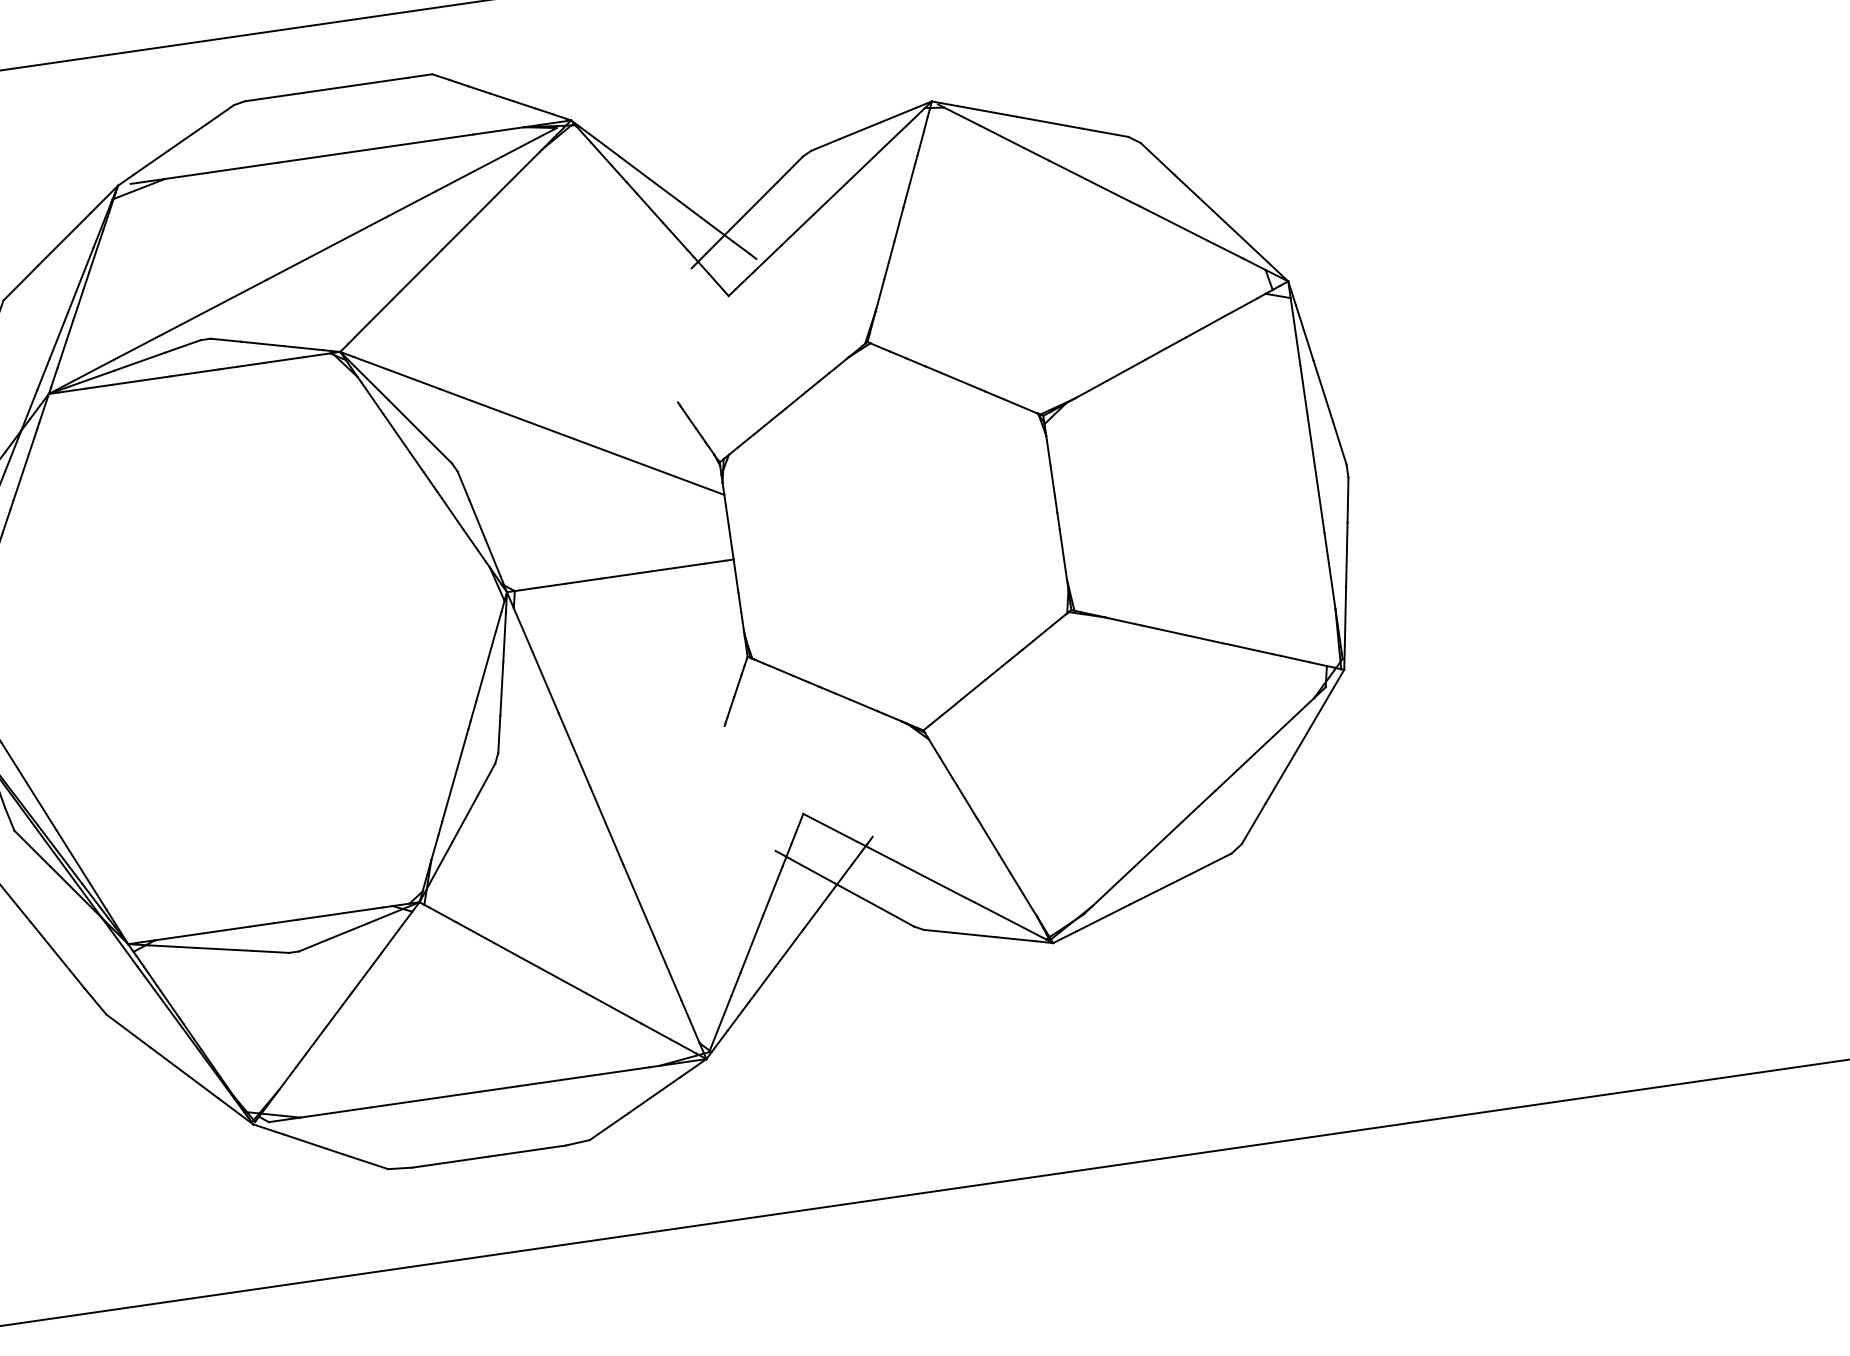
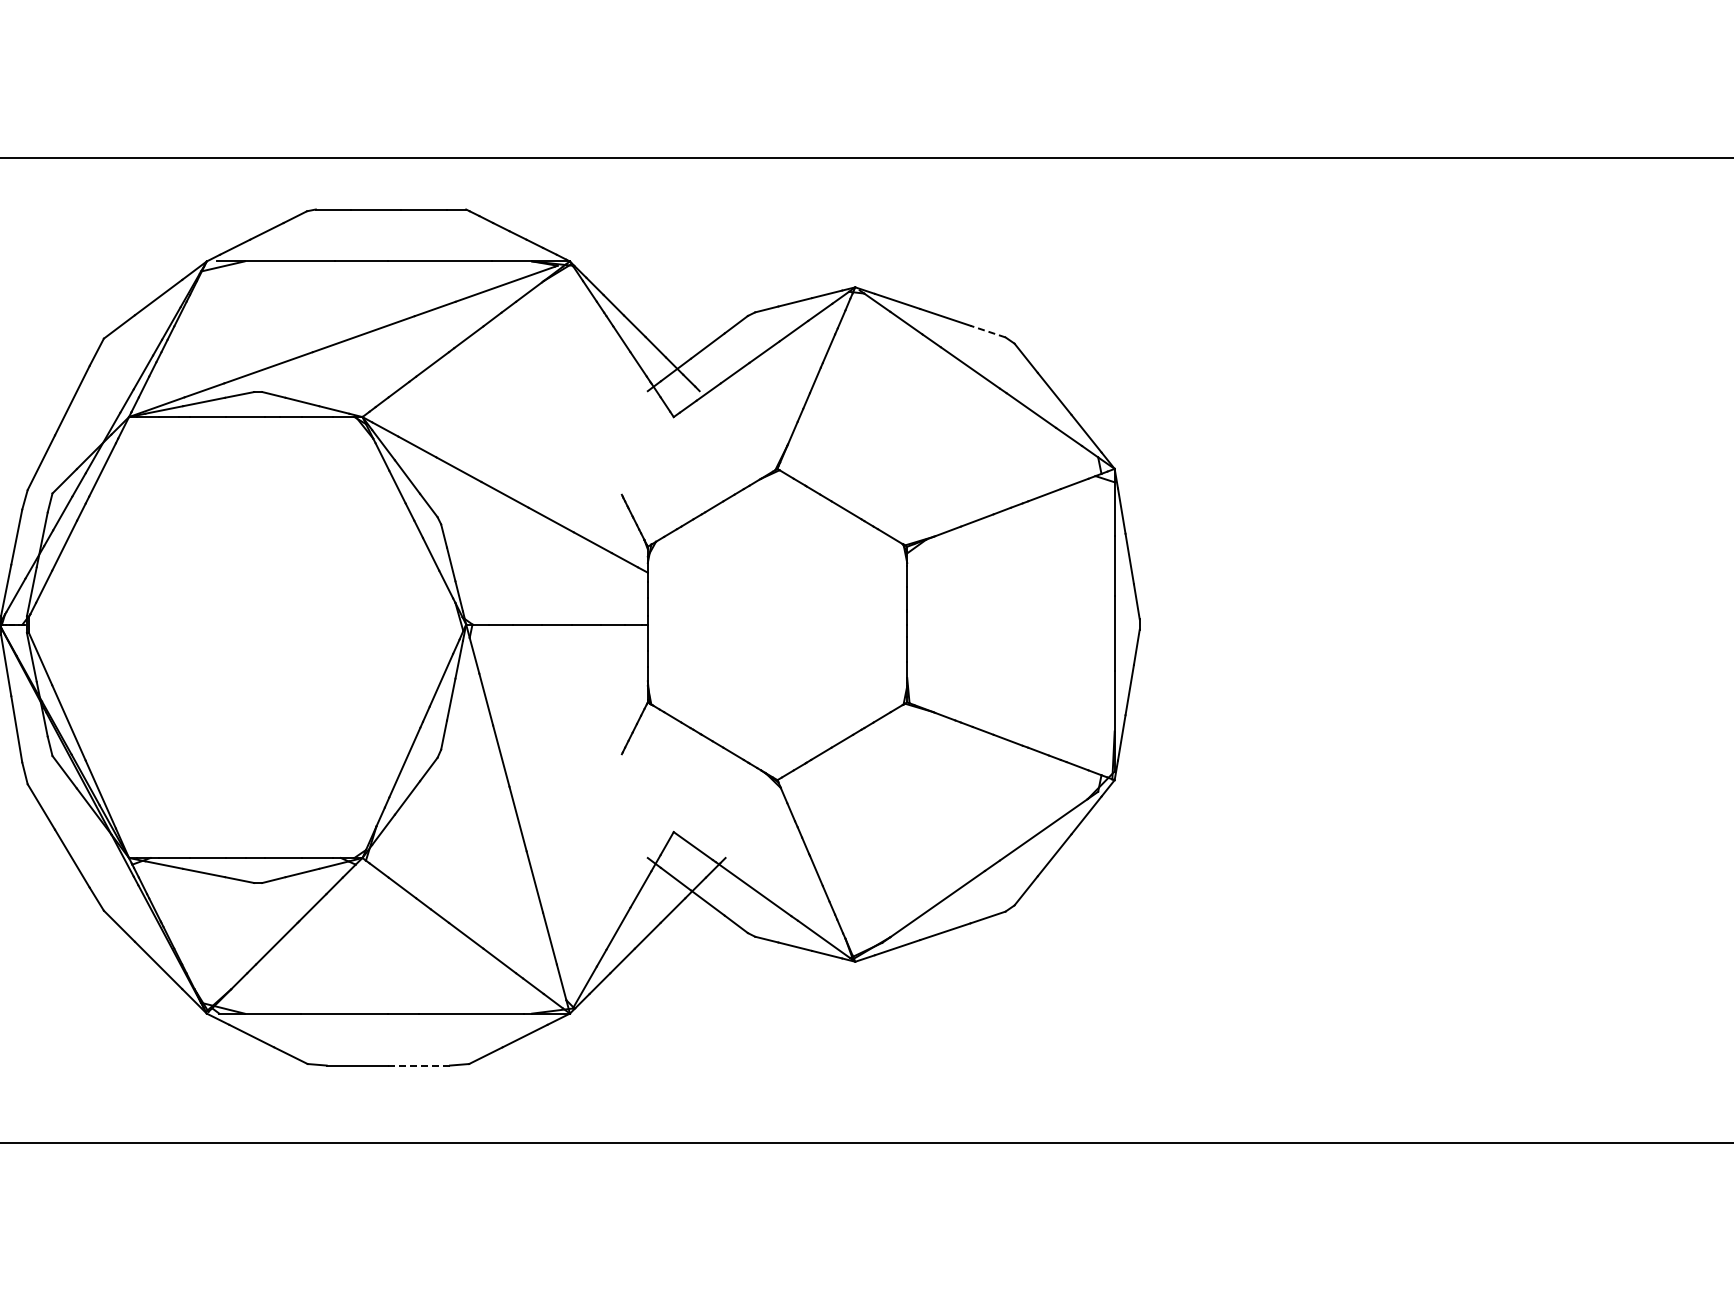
line: (1104, 132) -> (987, 331), solid -> dashed
line: (528, 1150) -> (419, 1065), solid -> dashed

